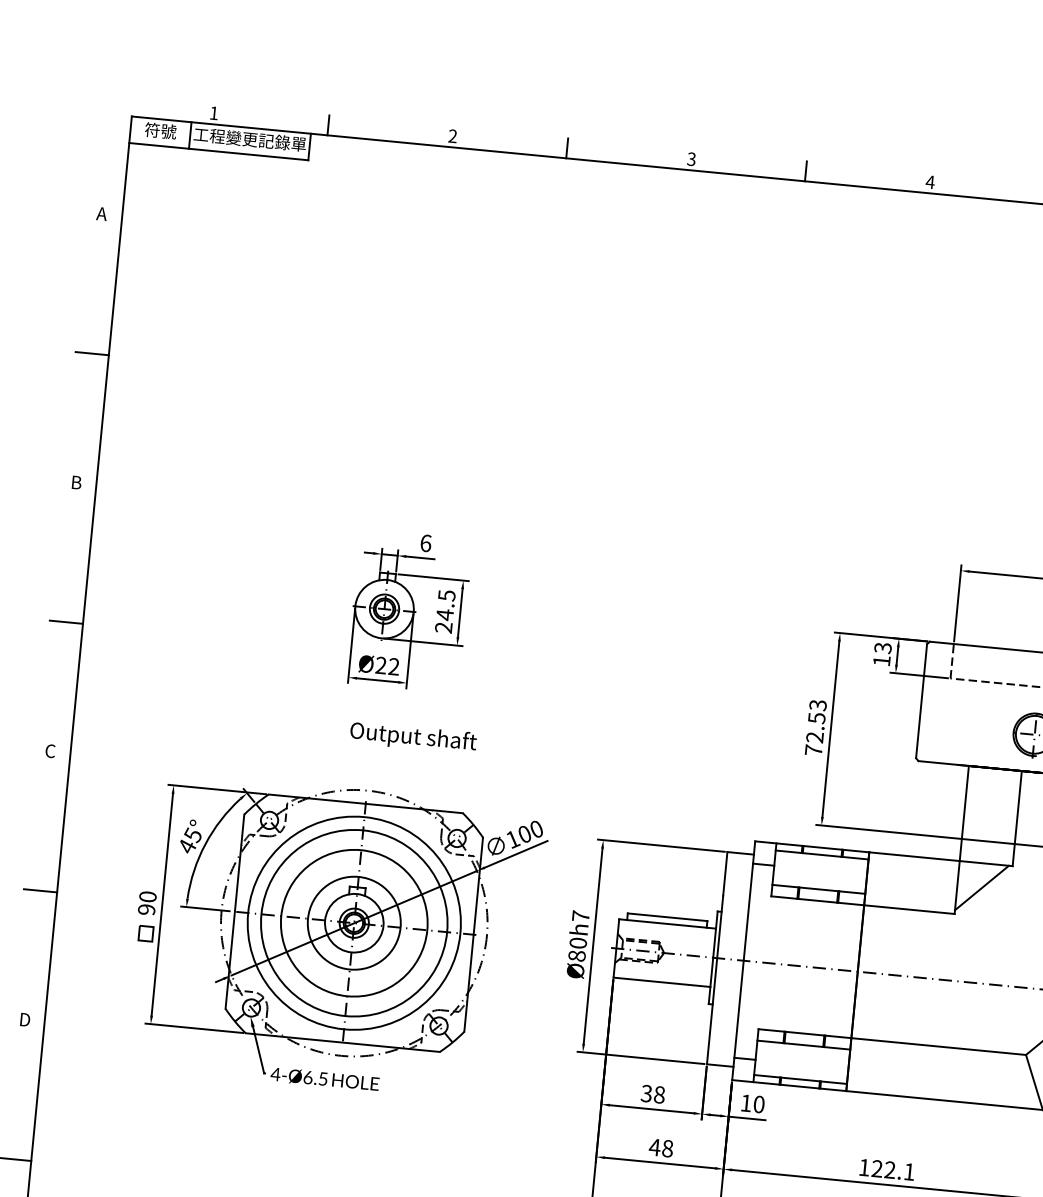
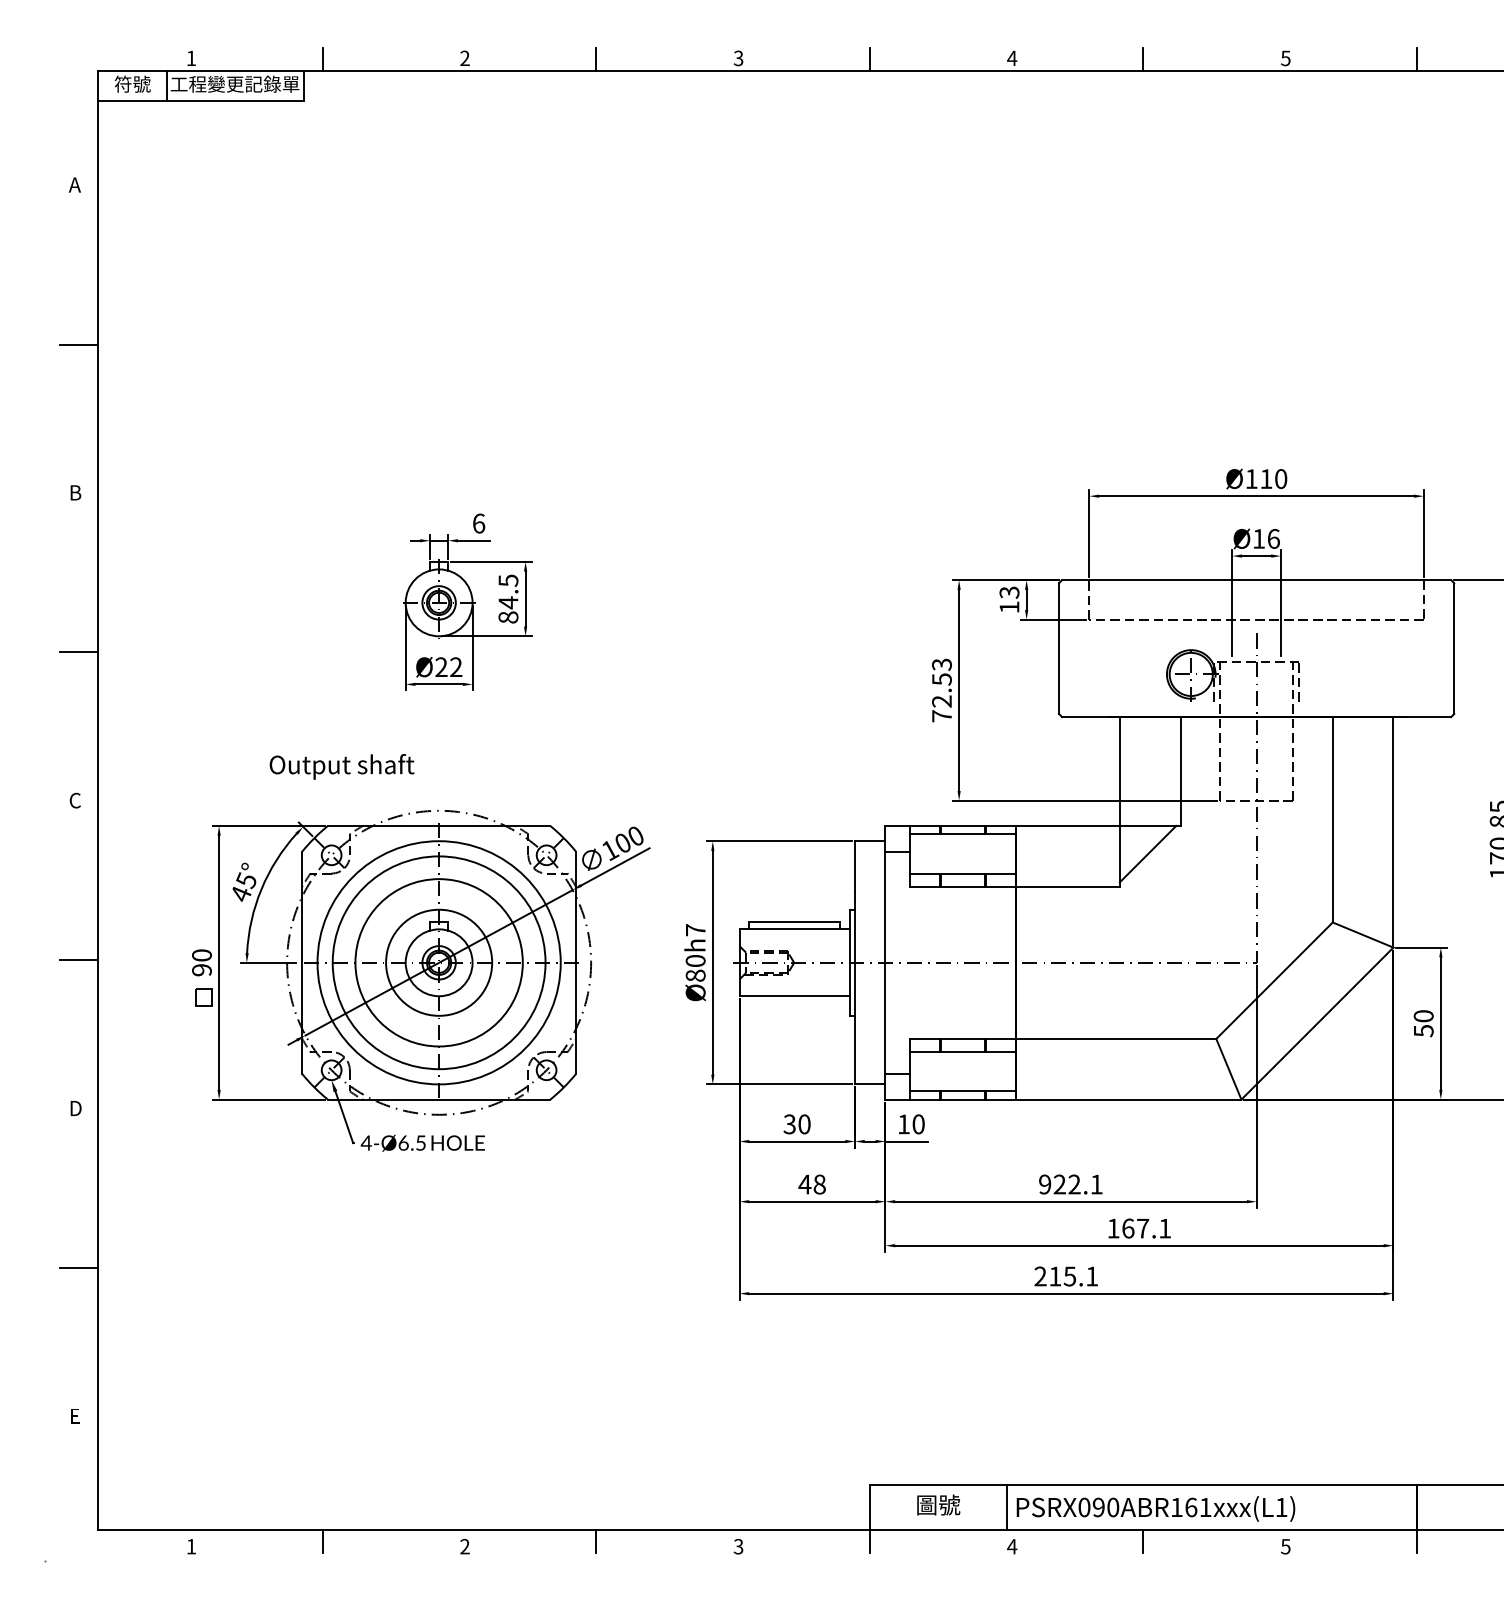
text: (443, 627) -> (508, 617), 24.5 -> 84.5
text: (413, 737) -> (341, 766), moved
text: (659, 1095) -> (804, 1124), 38 -> 30
text: (864, 1167) -> (1045, 1184), 122.1 -> 922.1

